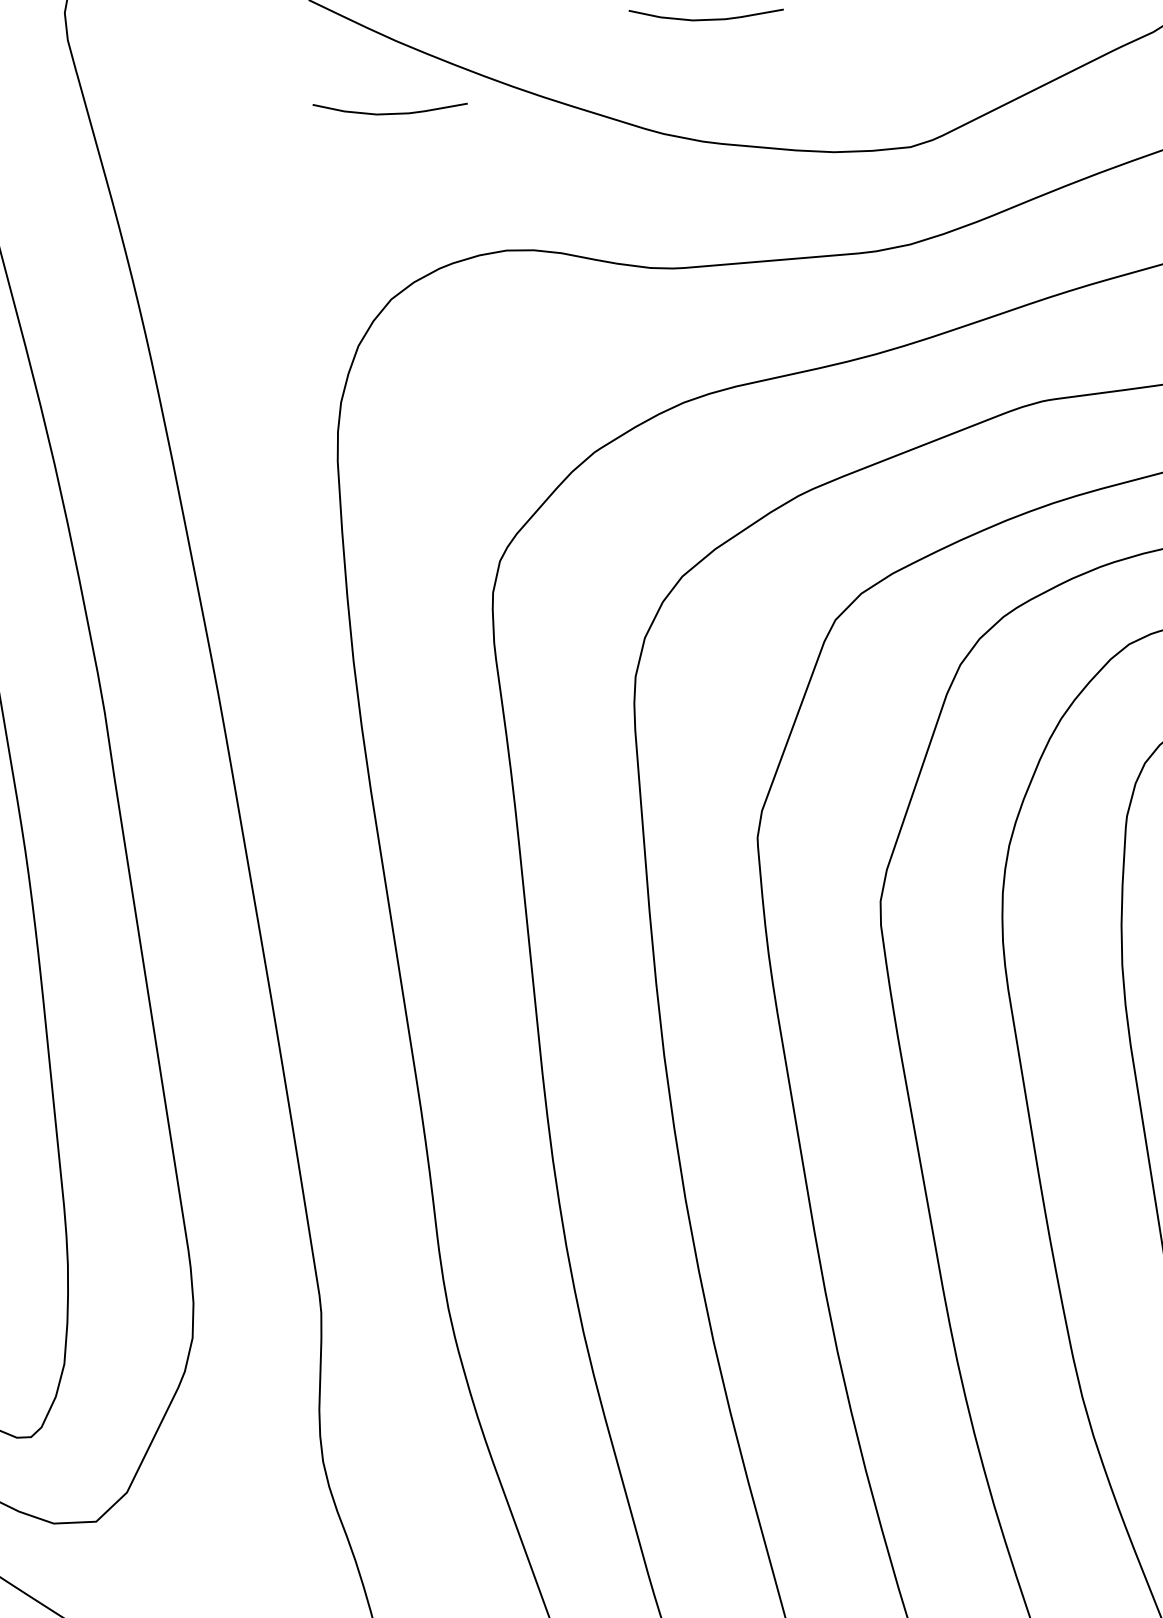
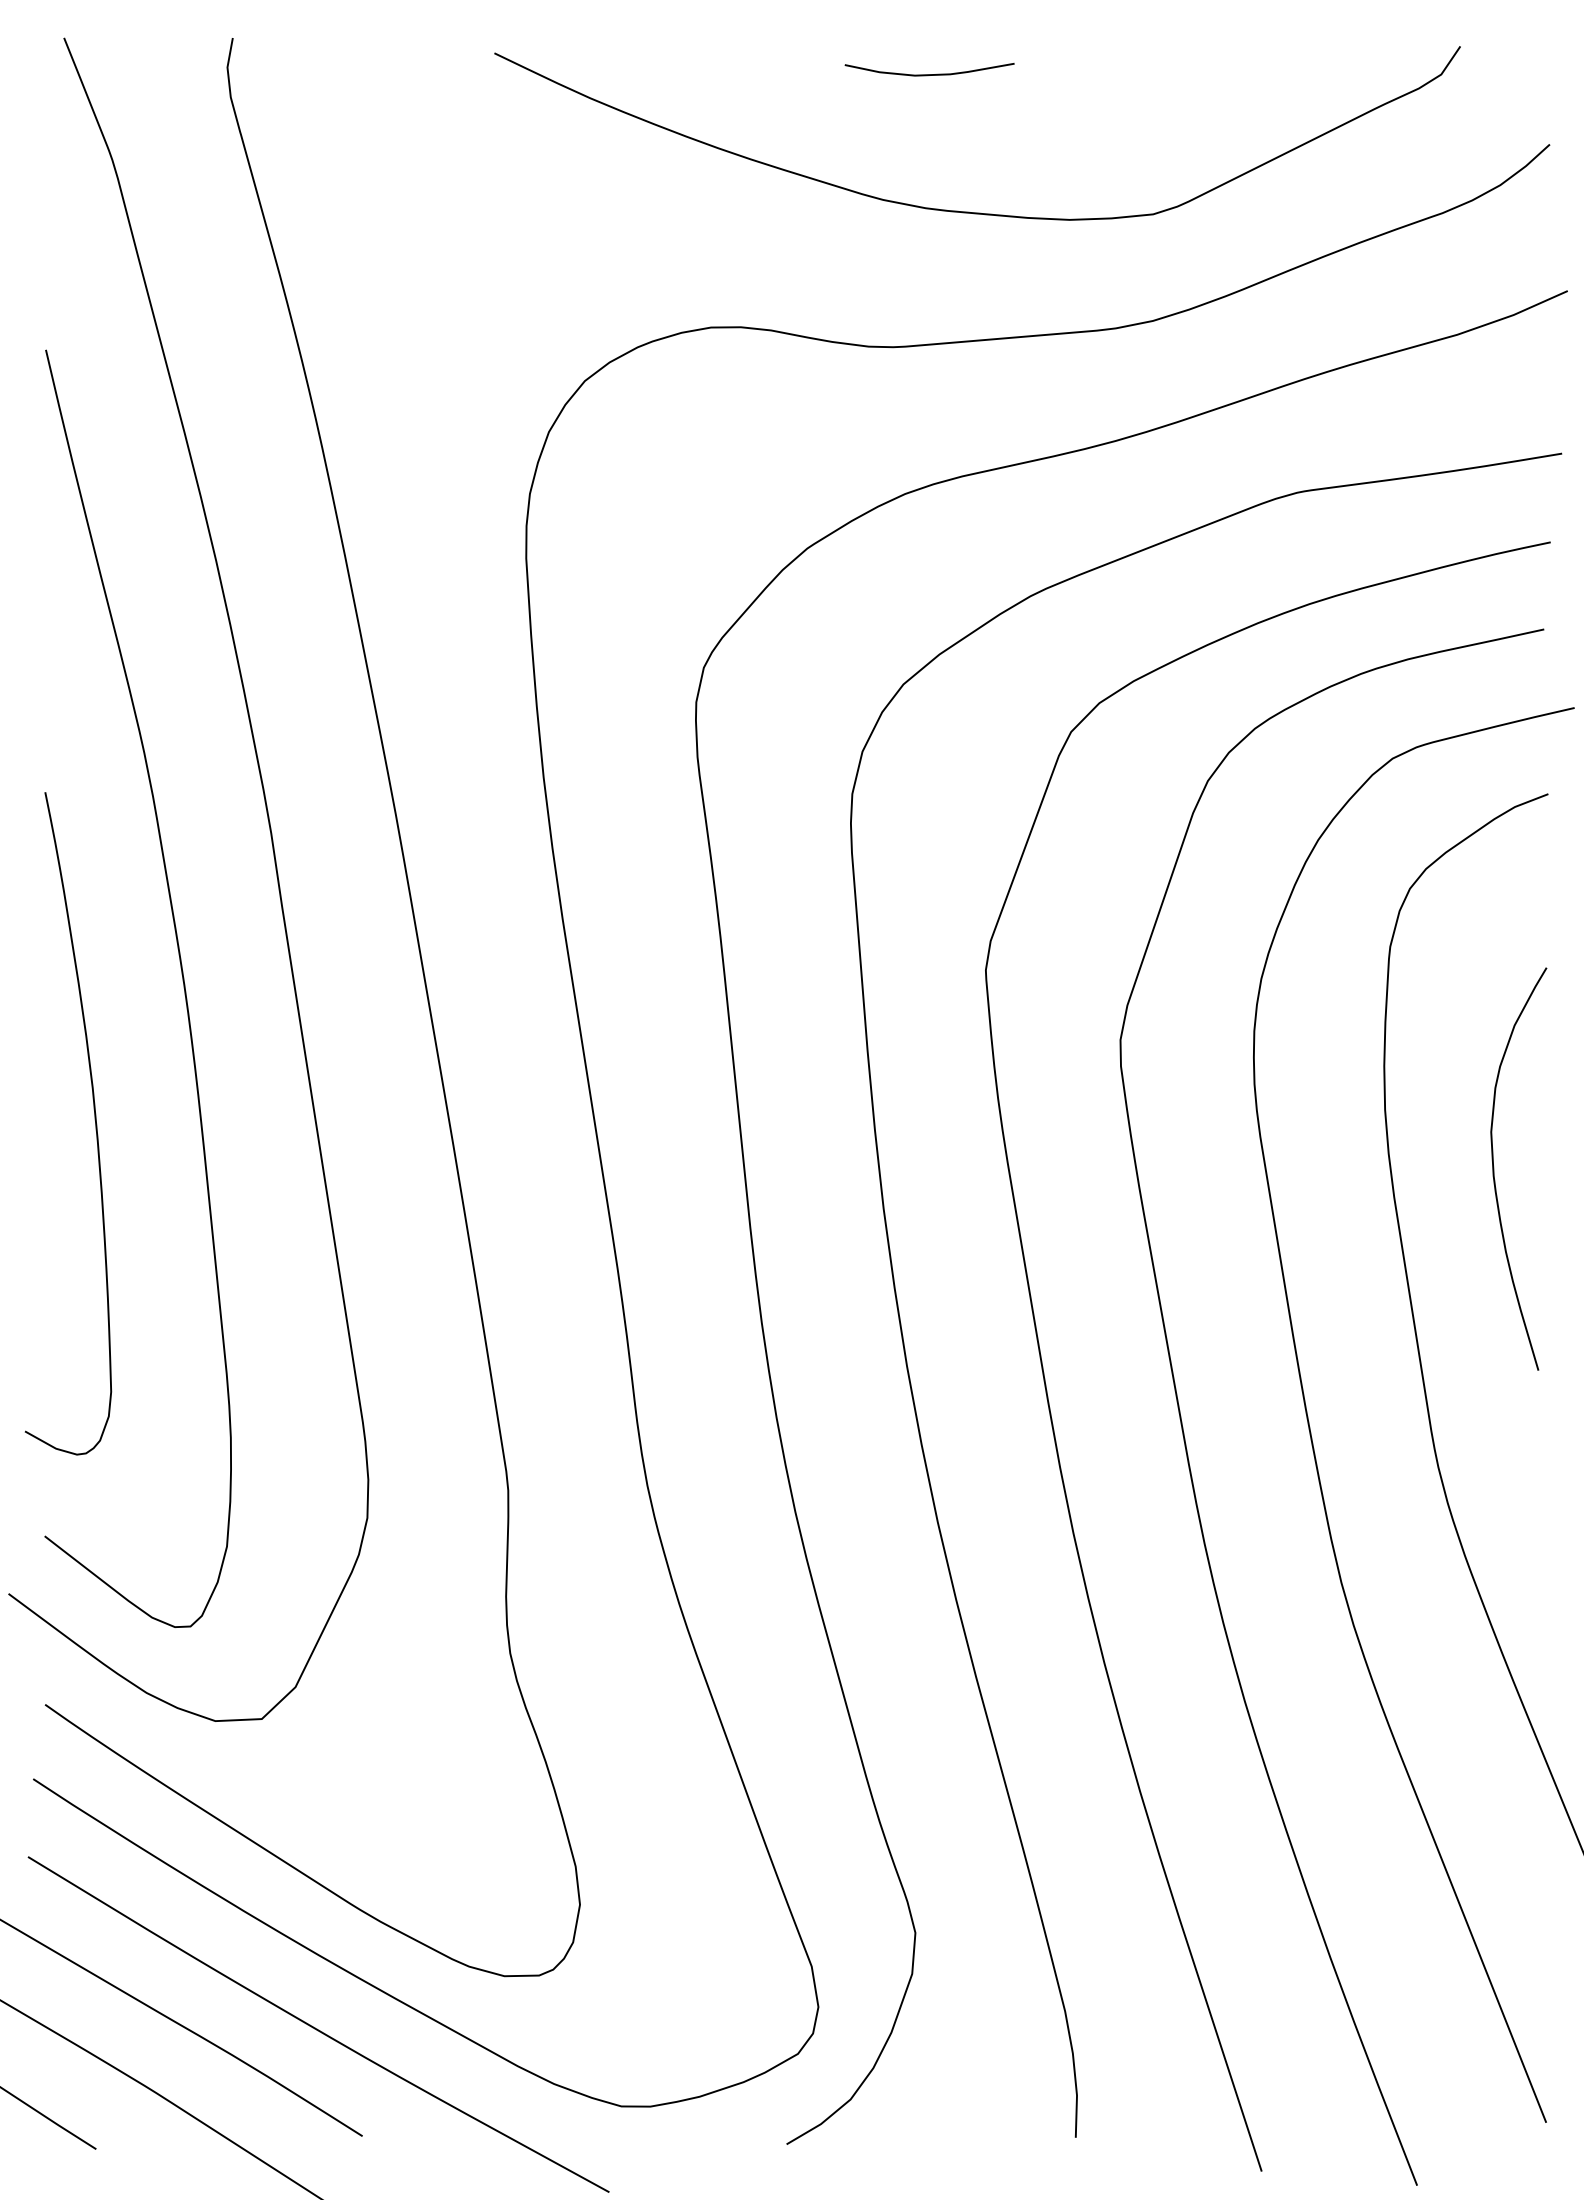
curve: (390, 113) -> (583, 177), removed

